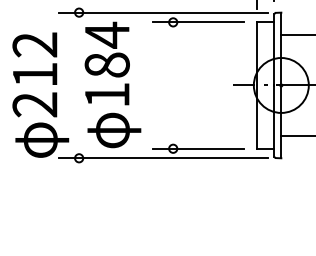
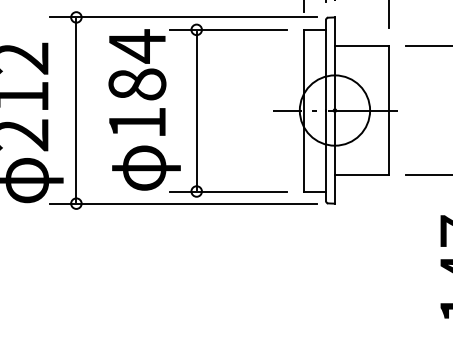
text: (112, 84) -> (144, 109), moved
line: (79, 85) -> (76, 110), added
line: (173, 85) -> (196, 110), added

